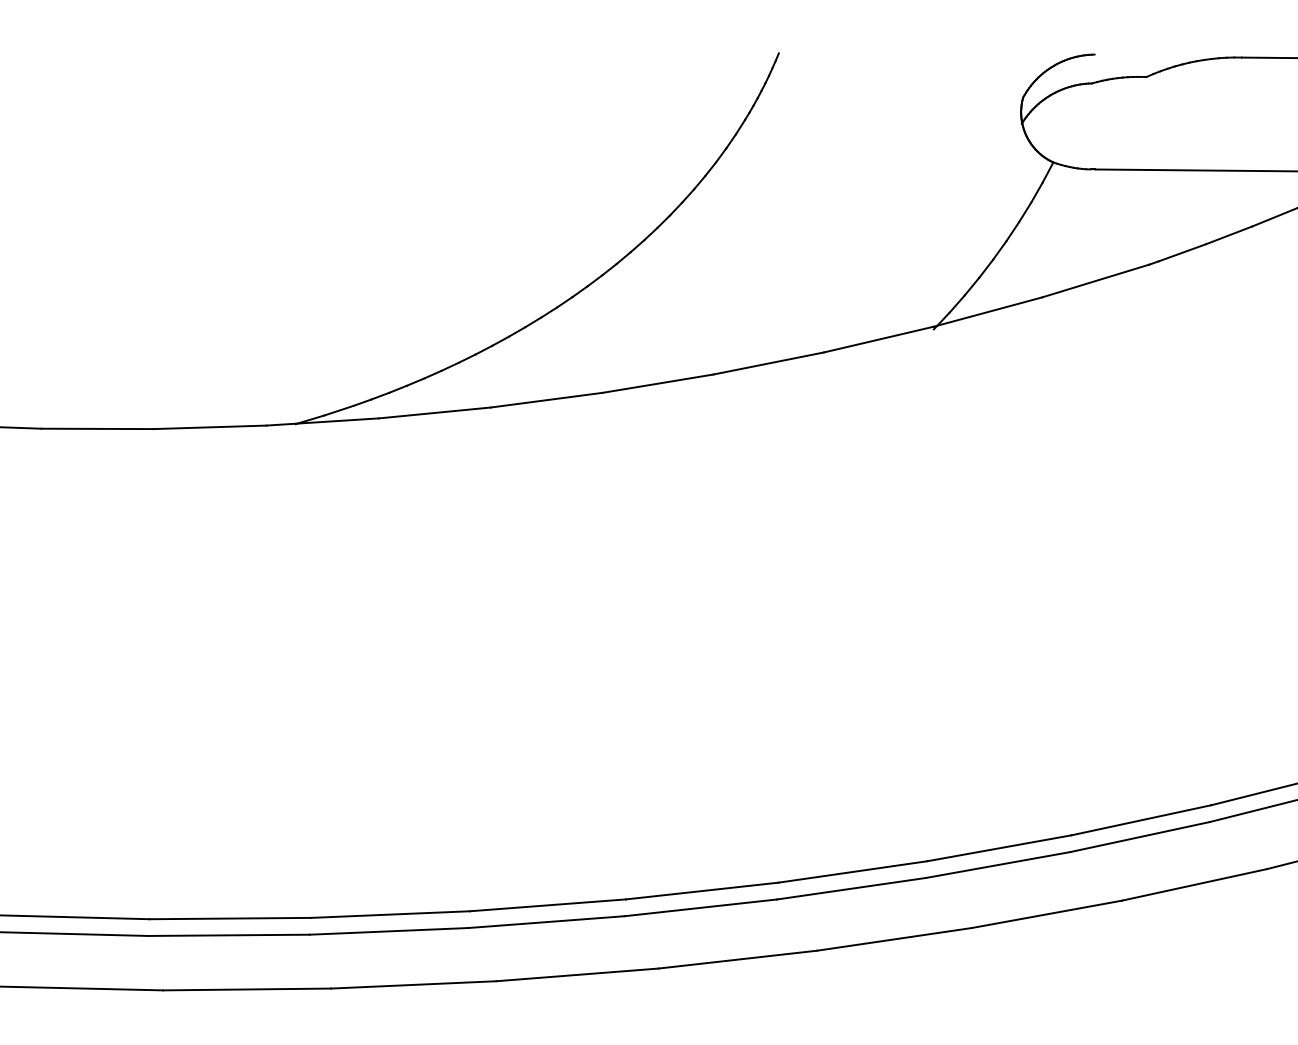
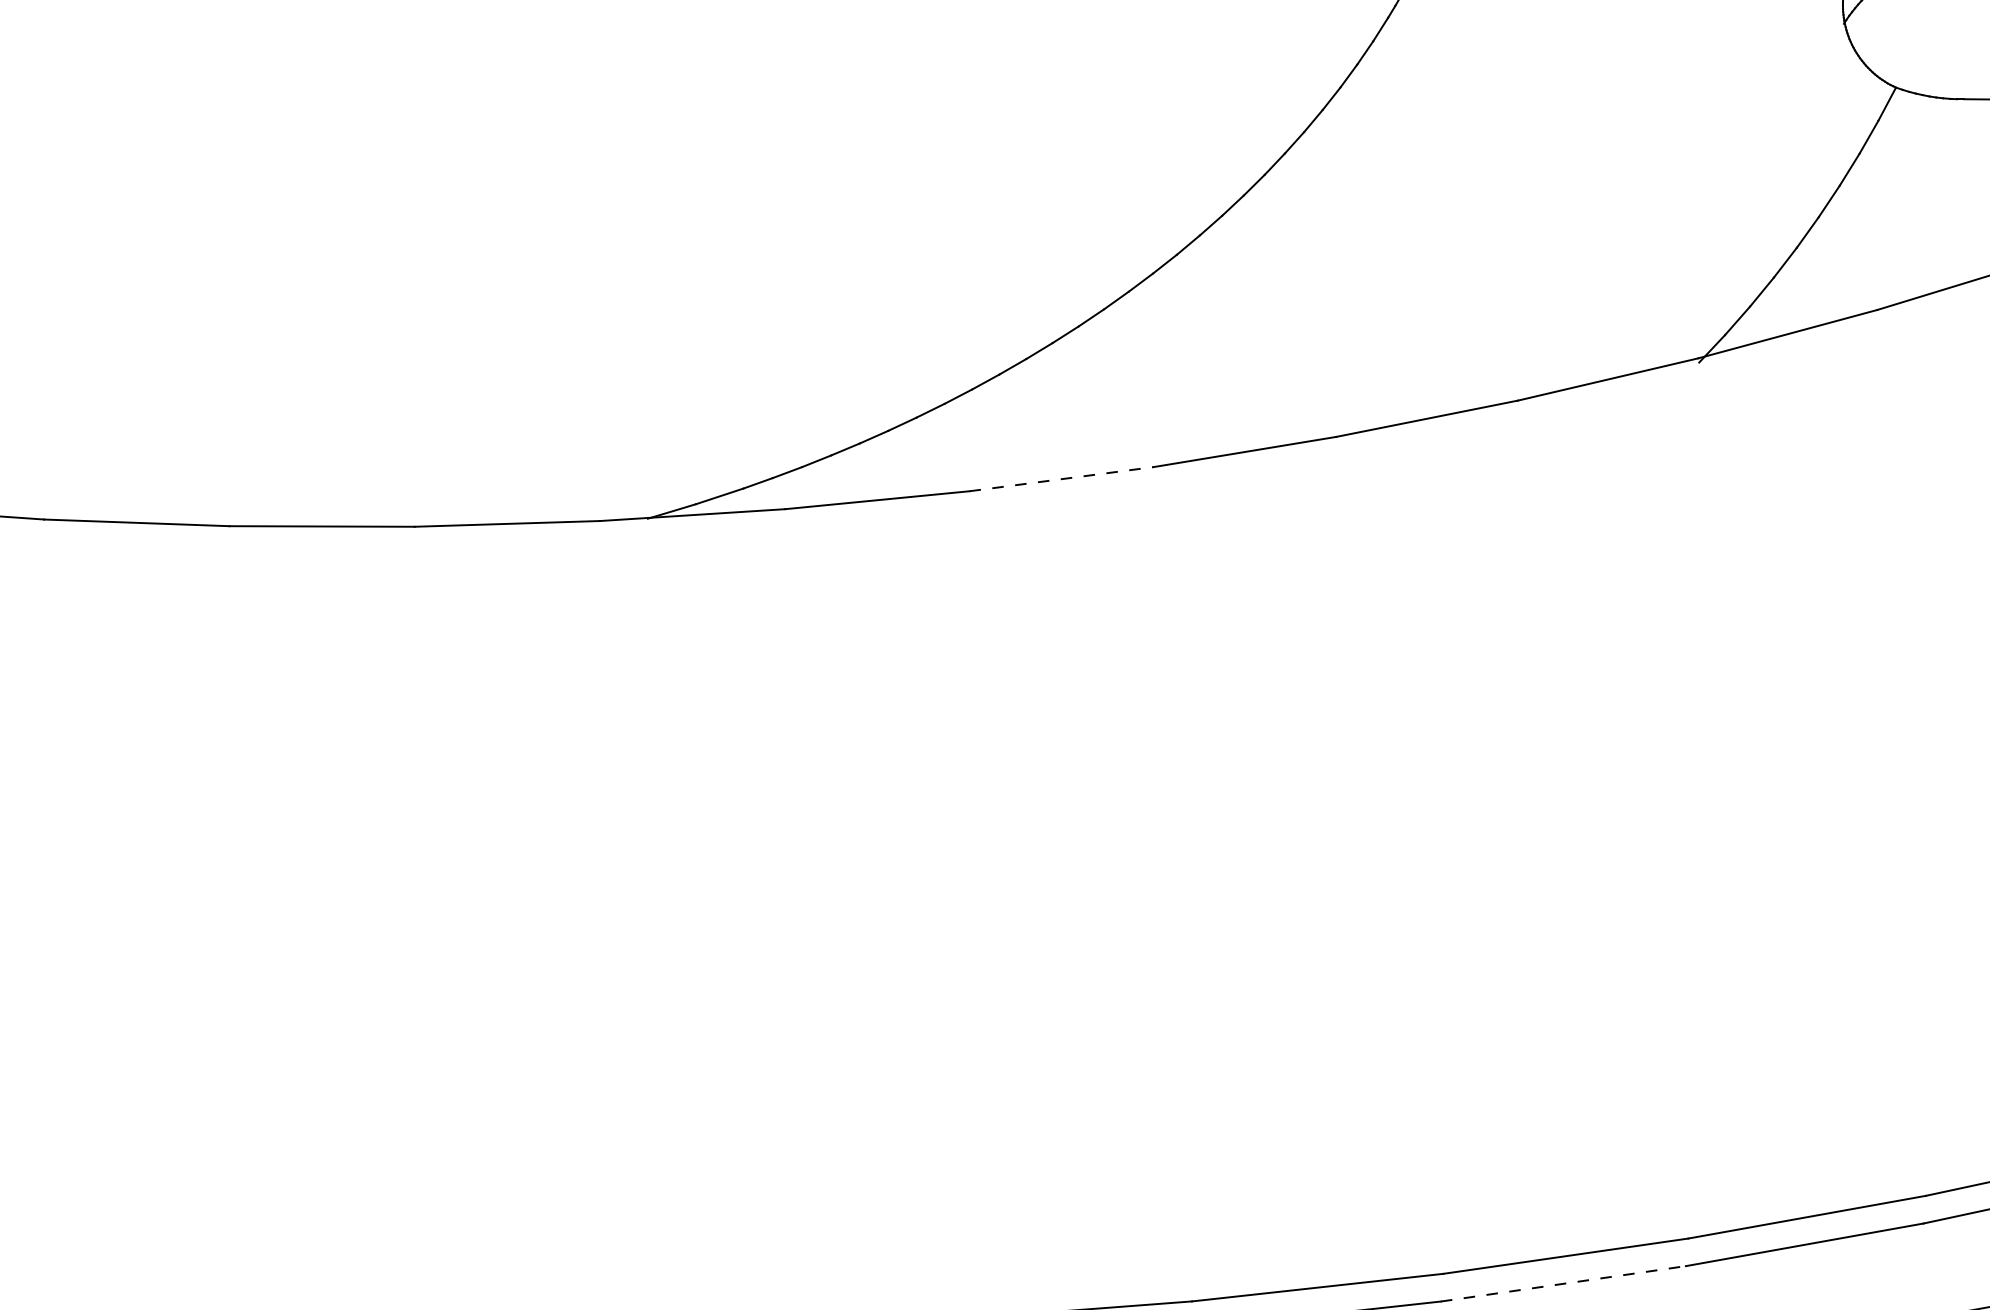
line: (547, 400) -> (1062, 479), solid -> dashed
line: (851, 888) -> (1563, 1283), solid -> dashed

